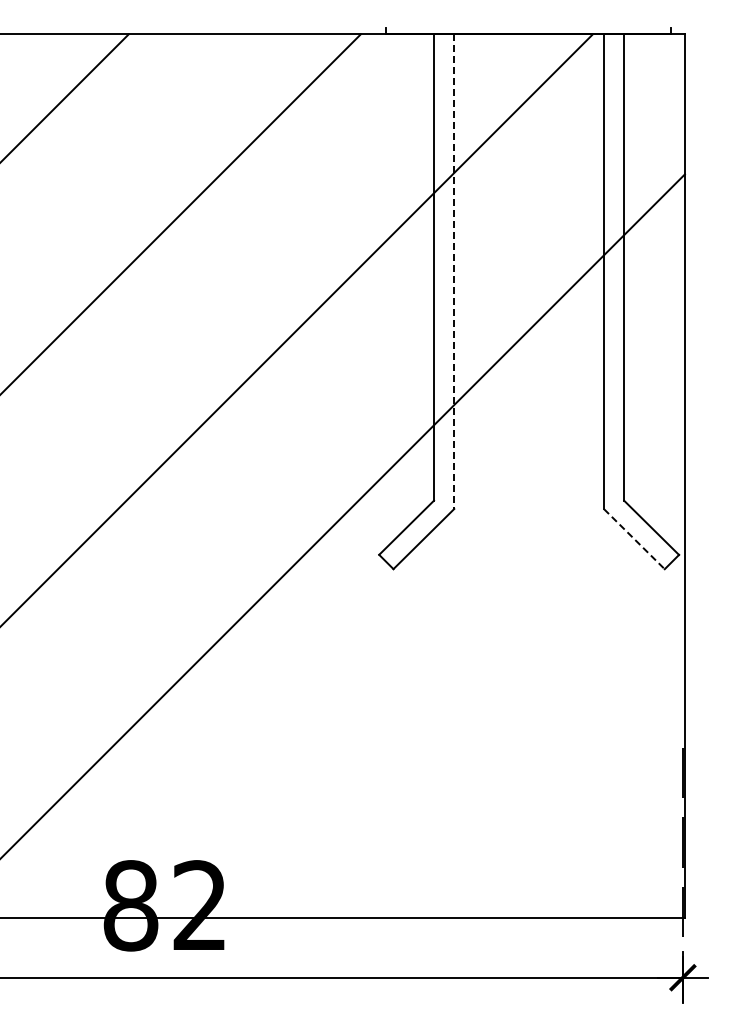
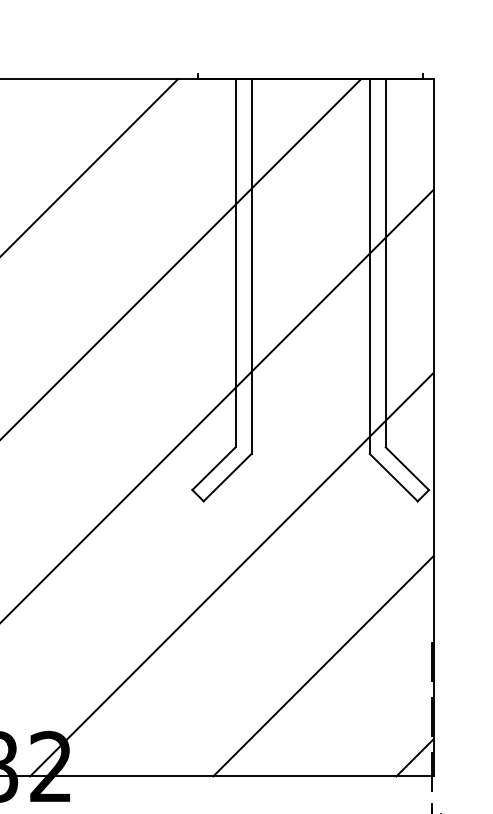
line: (454, 271) -> (251, 266), dashed -> solid
line: (634, 539) -> (393, 477), dashed -> solid
line: (428, 661) -> (231, 574), added
line: (544, 777) -> (322, 665), added
line: (660, 893) -> (414, 757), added

